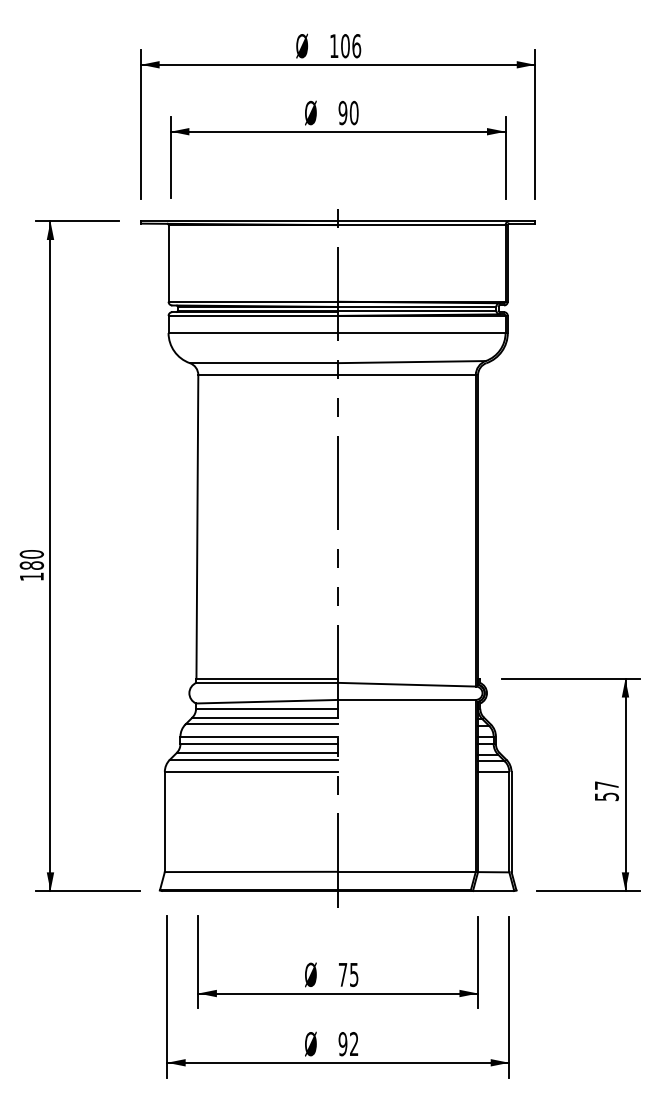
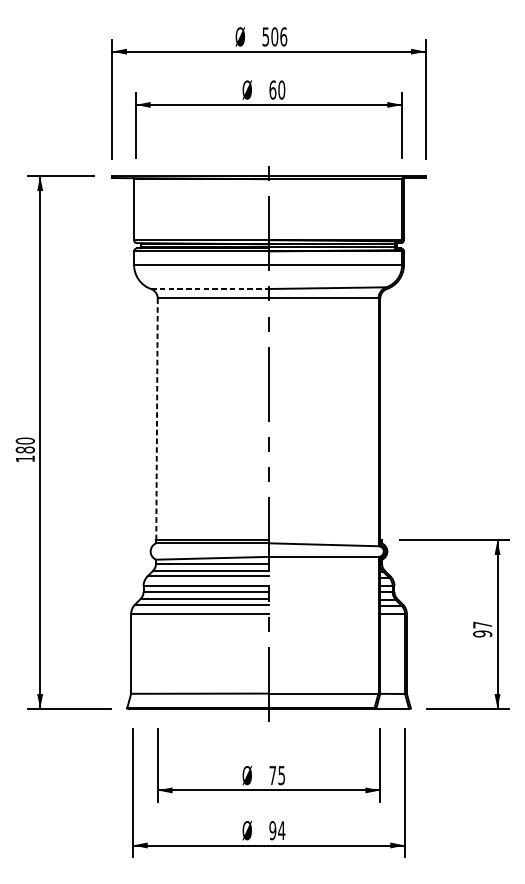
text: (334, 46) -> (266, 37), 106 -> 506
text: (342, 112) -> (272, 89), 90 -> 60
line: (264, 363) -> (210, 289), solid -> dashed
line: (197, 527) -> (157, 419), solid -> dashed
text: (606, 796) -> (482, 633), 57 -> 97
text: (353, 1043) -> (281, 830), 92 -> 94

